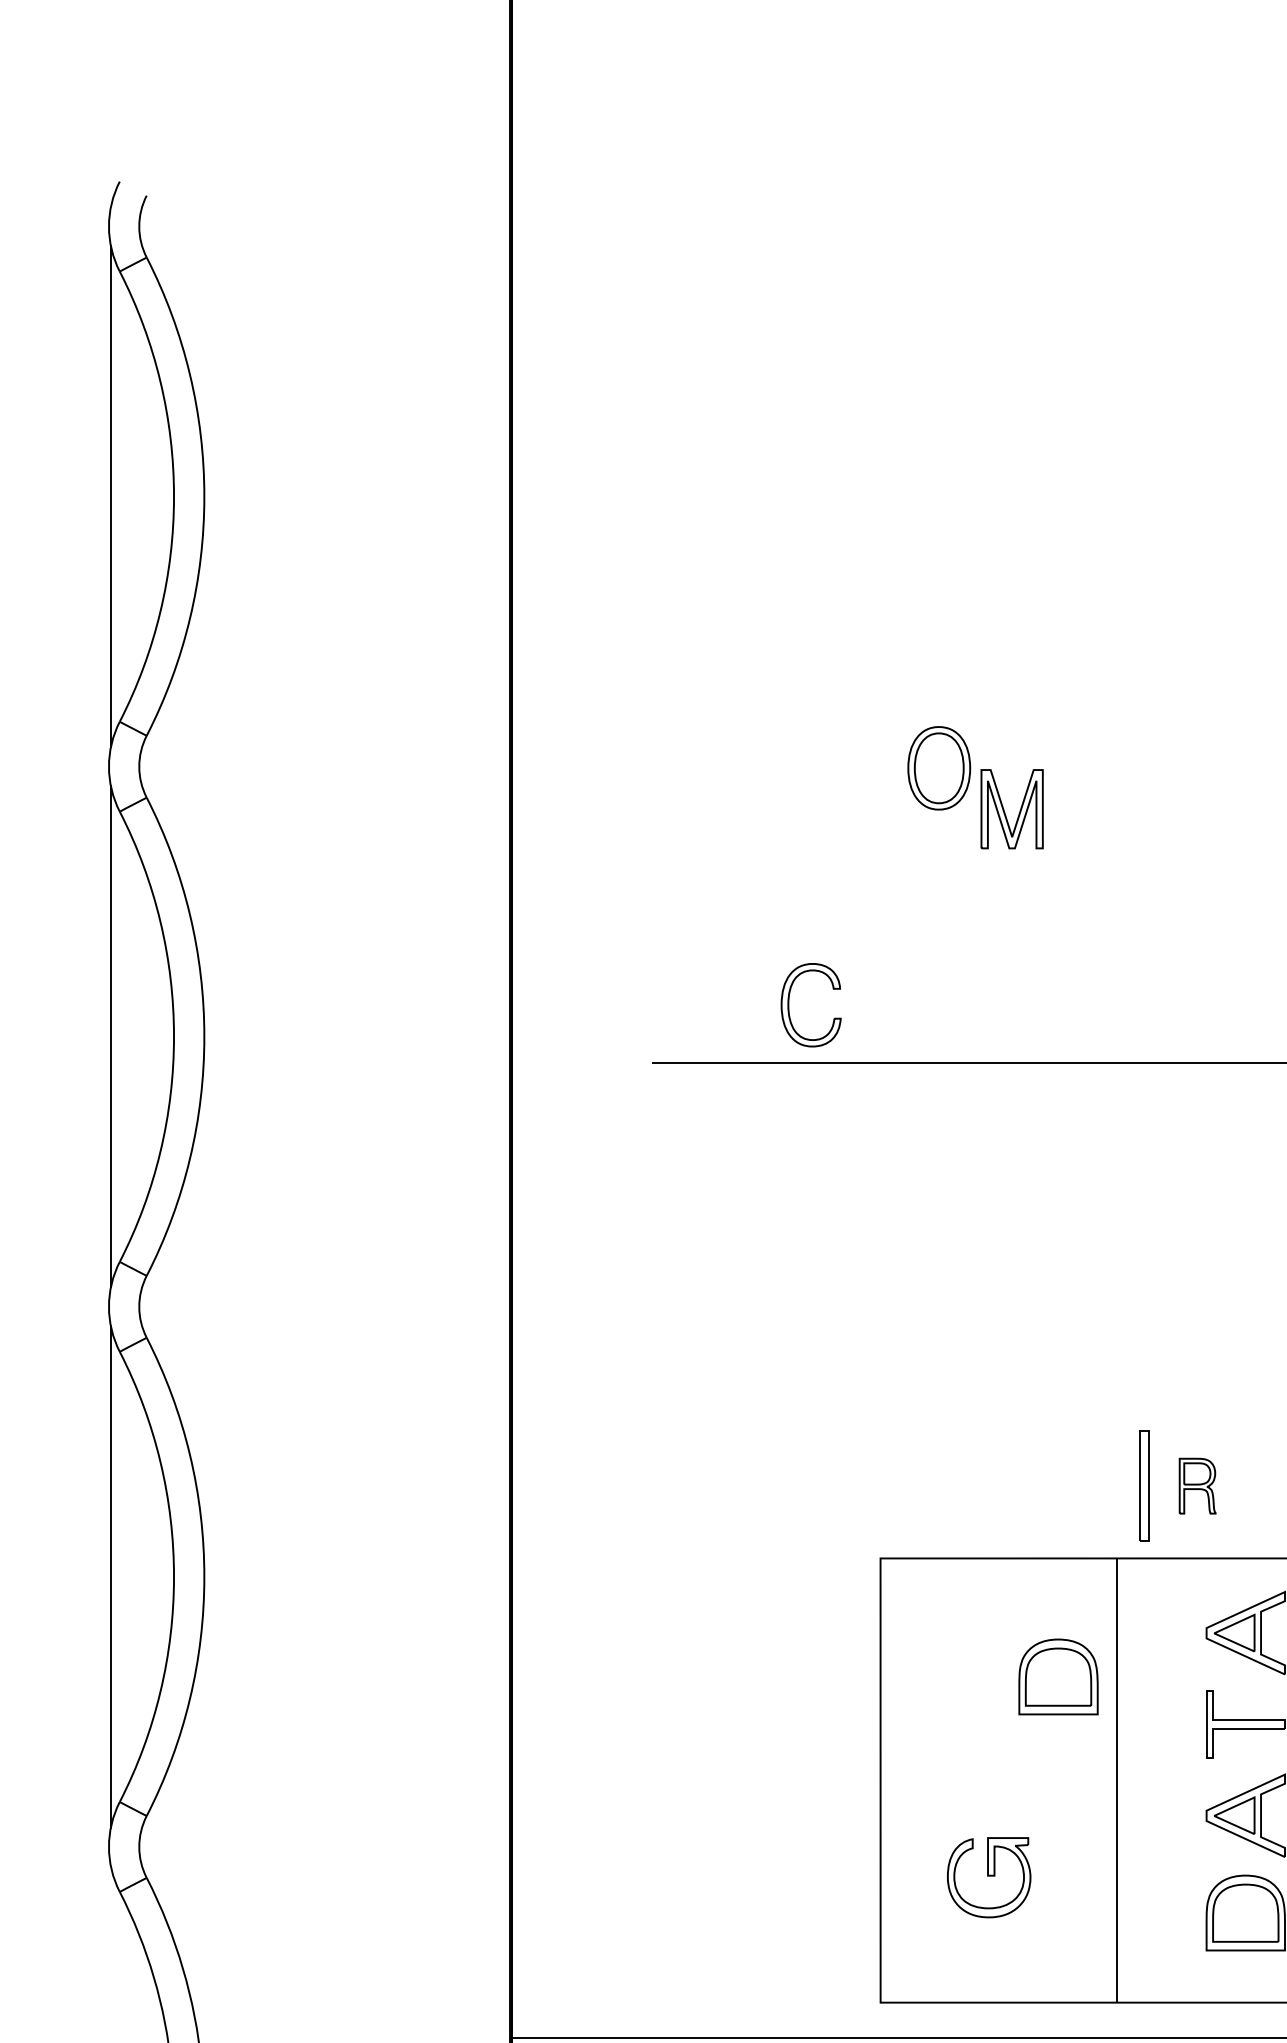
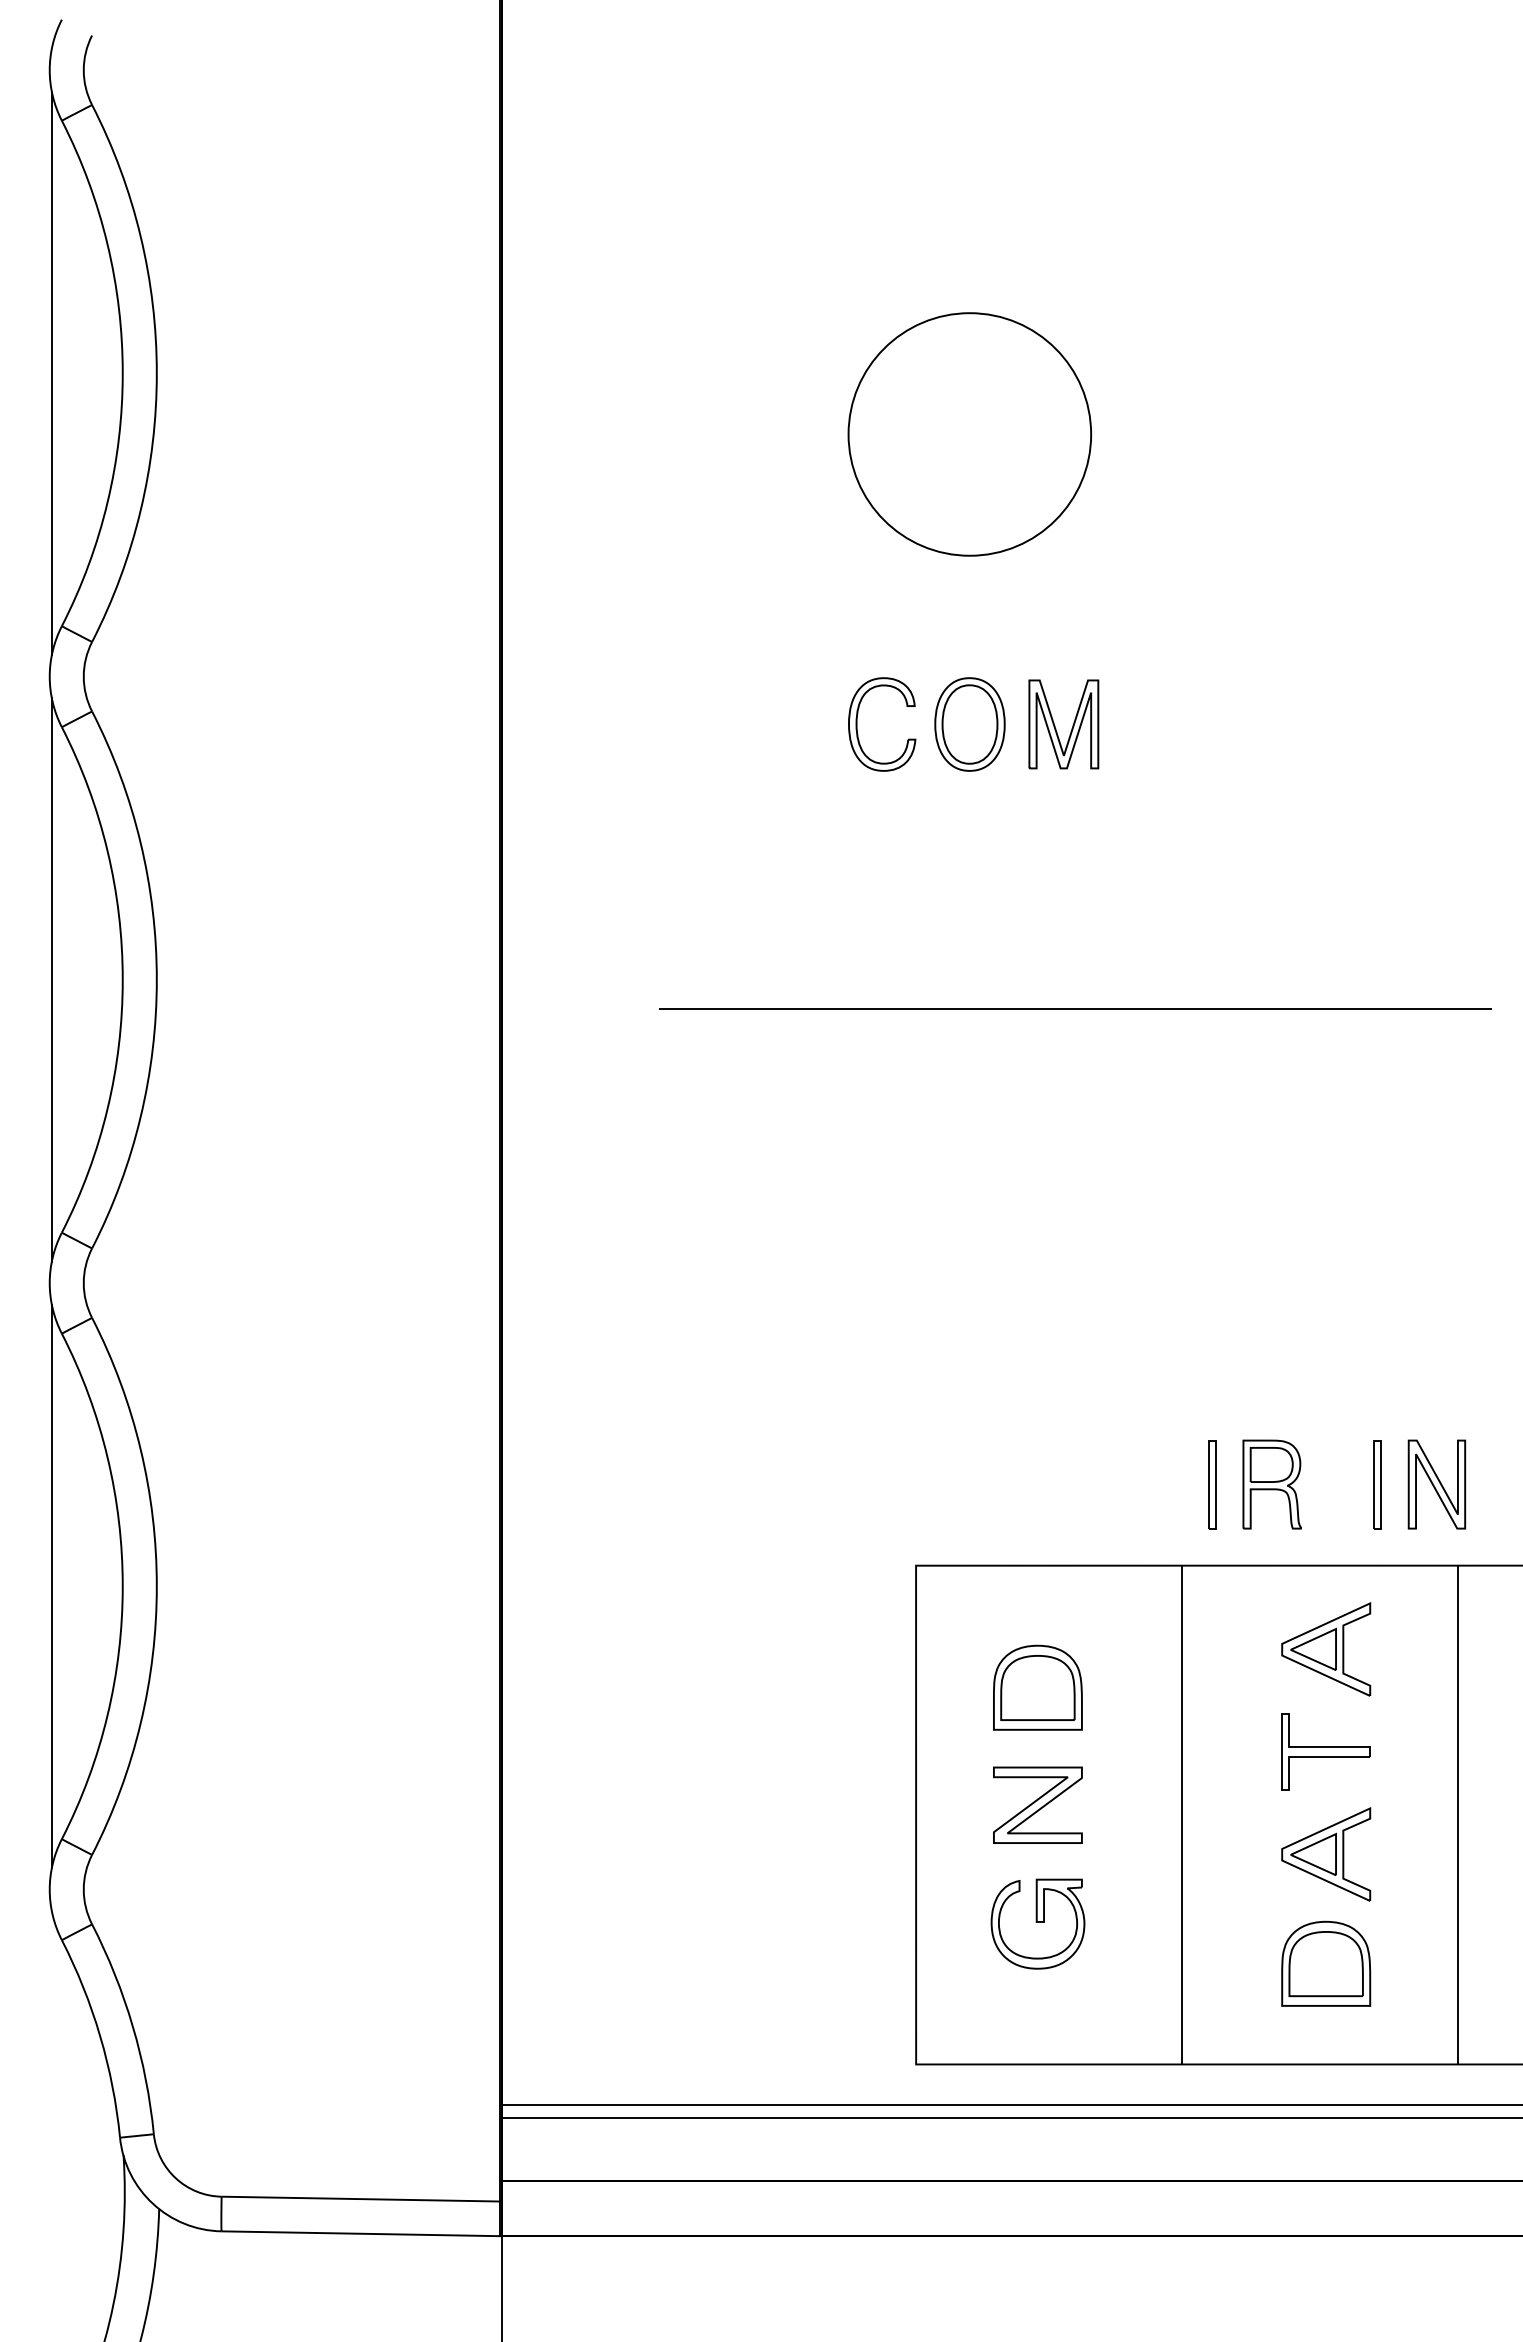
part: (928, 551) -> (969, 434), added
part: (938, 768) -> (969, 724), moved
part: (789, 1005) -> (857, 724), moved
part: (1144, 1486) -> (1212, 1484), size x0.71
part: (1197, 1486) -> (1271, 1484), size x1.43
part: (1058, 1676) -> (1037, 1687), moved
part: (988, 1771) -> (1037, 1804), added

